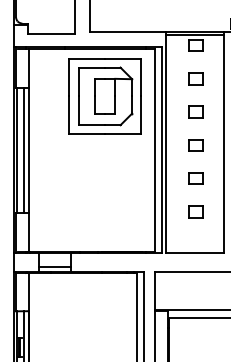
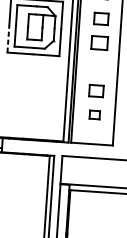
part: (195, 78) -> (101, 18), size x1.4
part: (195, 111) -> (99, 42), size x1.6
line: (69, 115) -> (8, 39), solid -> dashed
part: (195, 145) -> (97, 66), removed
part: (195, 178) -> (96, 90), size x1.4

